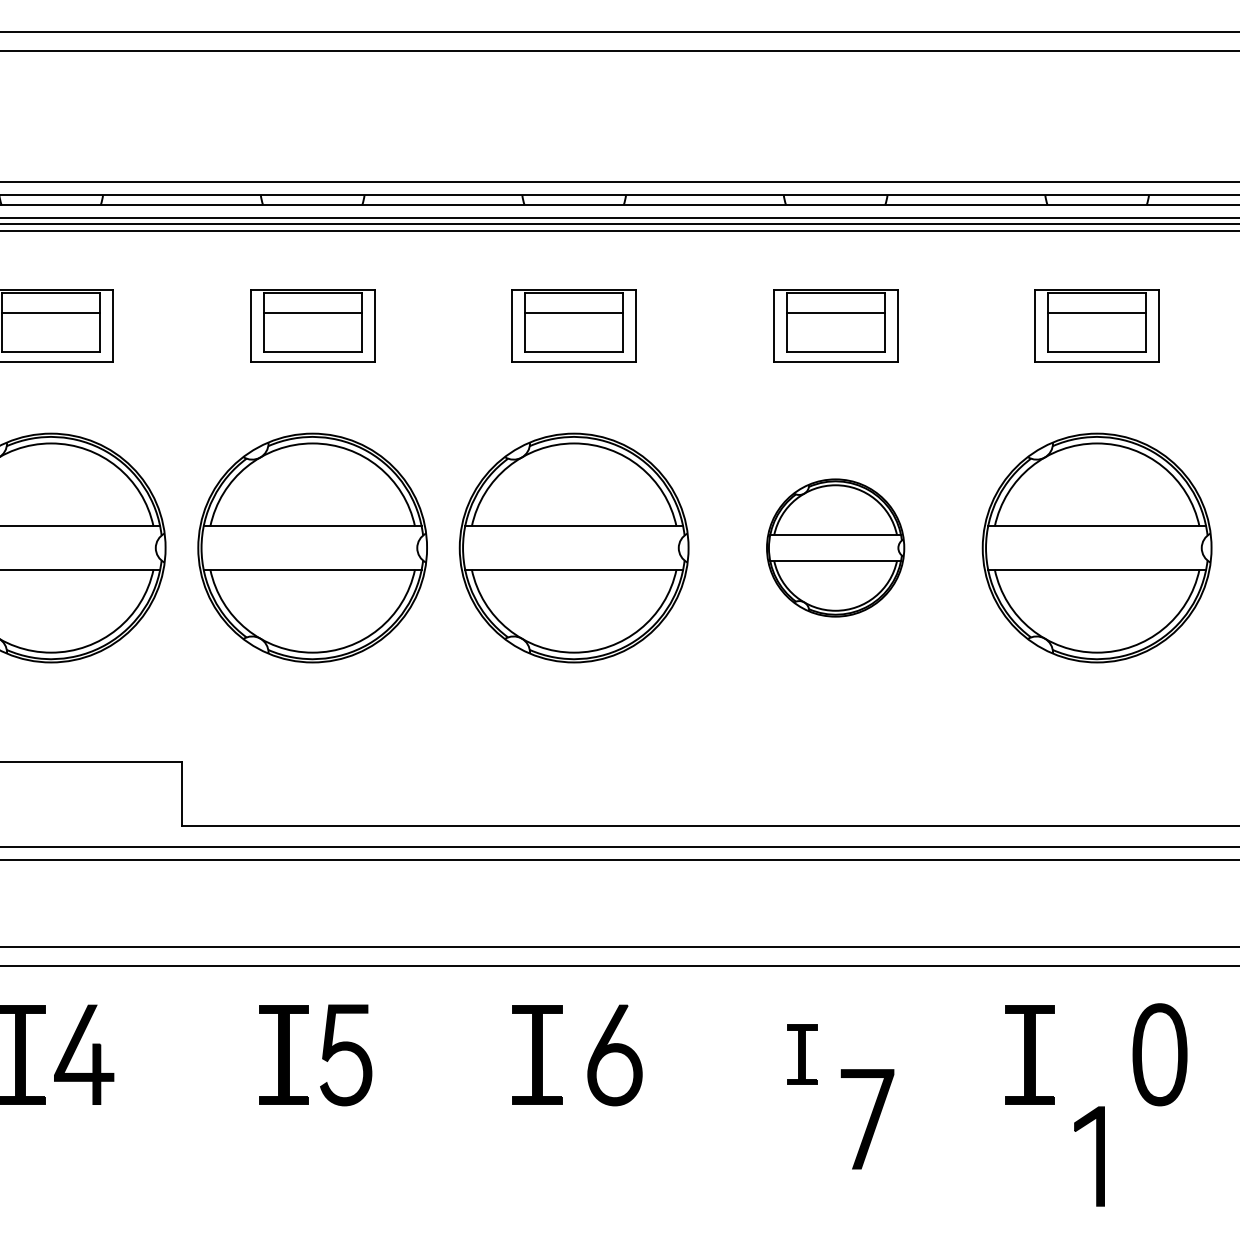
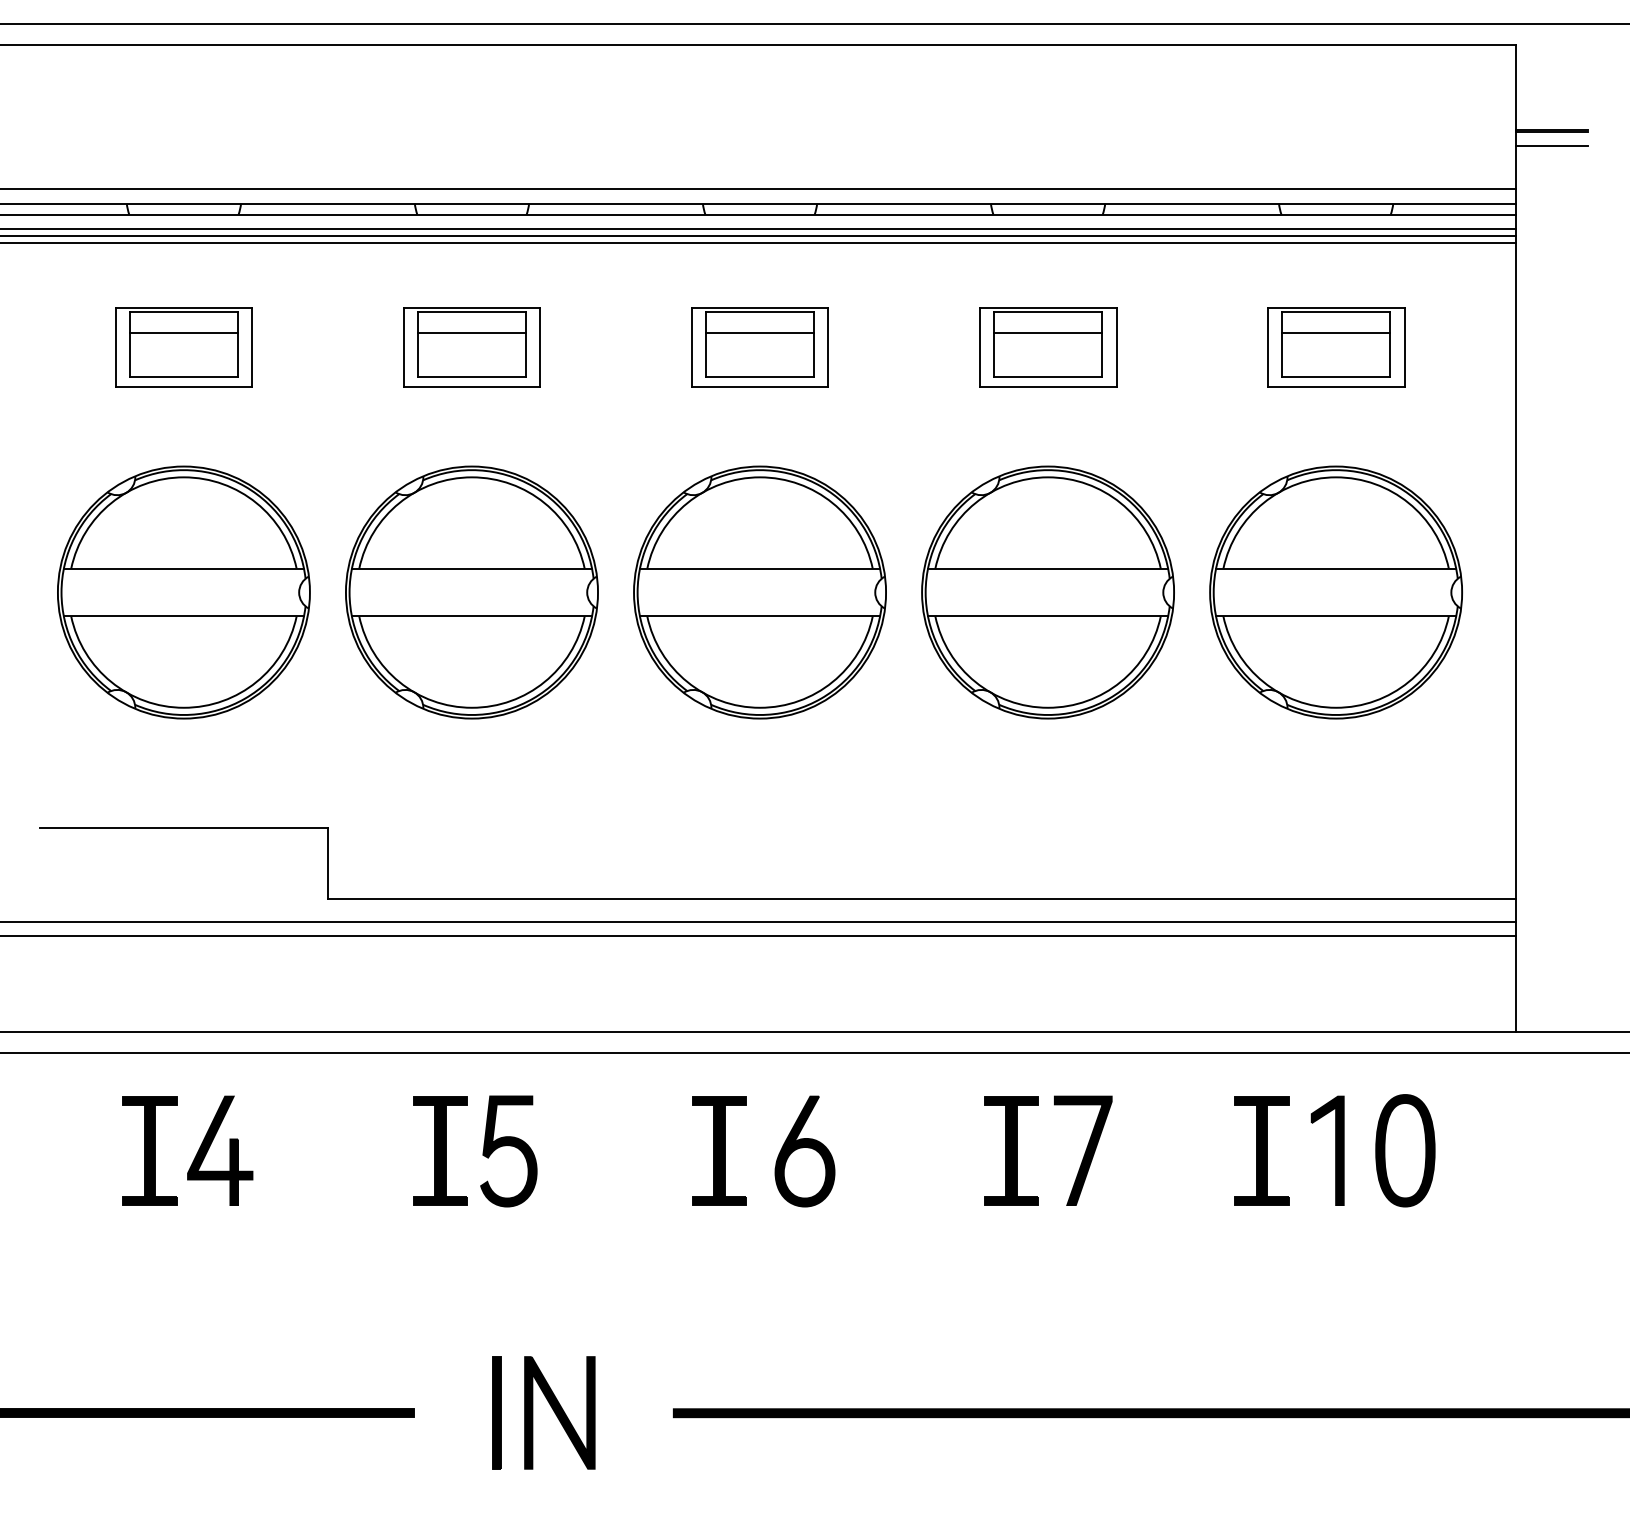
part: (835, 547) -> (1047, 592), size x1.67
part: (802, 1054) -> (1011, 1150), size x1.67
part: (867, 1119) -> (1083, 1150), moved
part: (1096, 1156) -> (1335, 1150), moved

